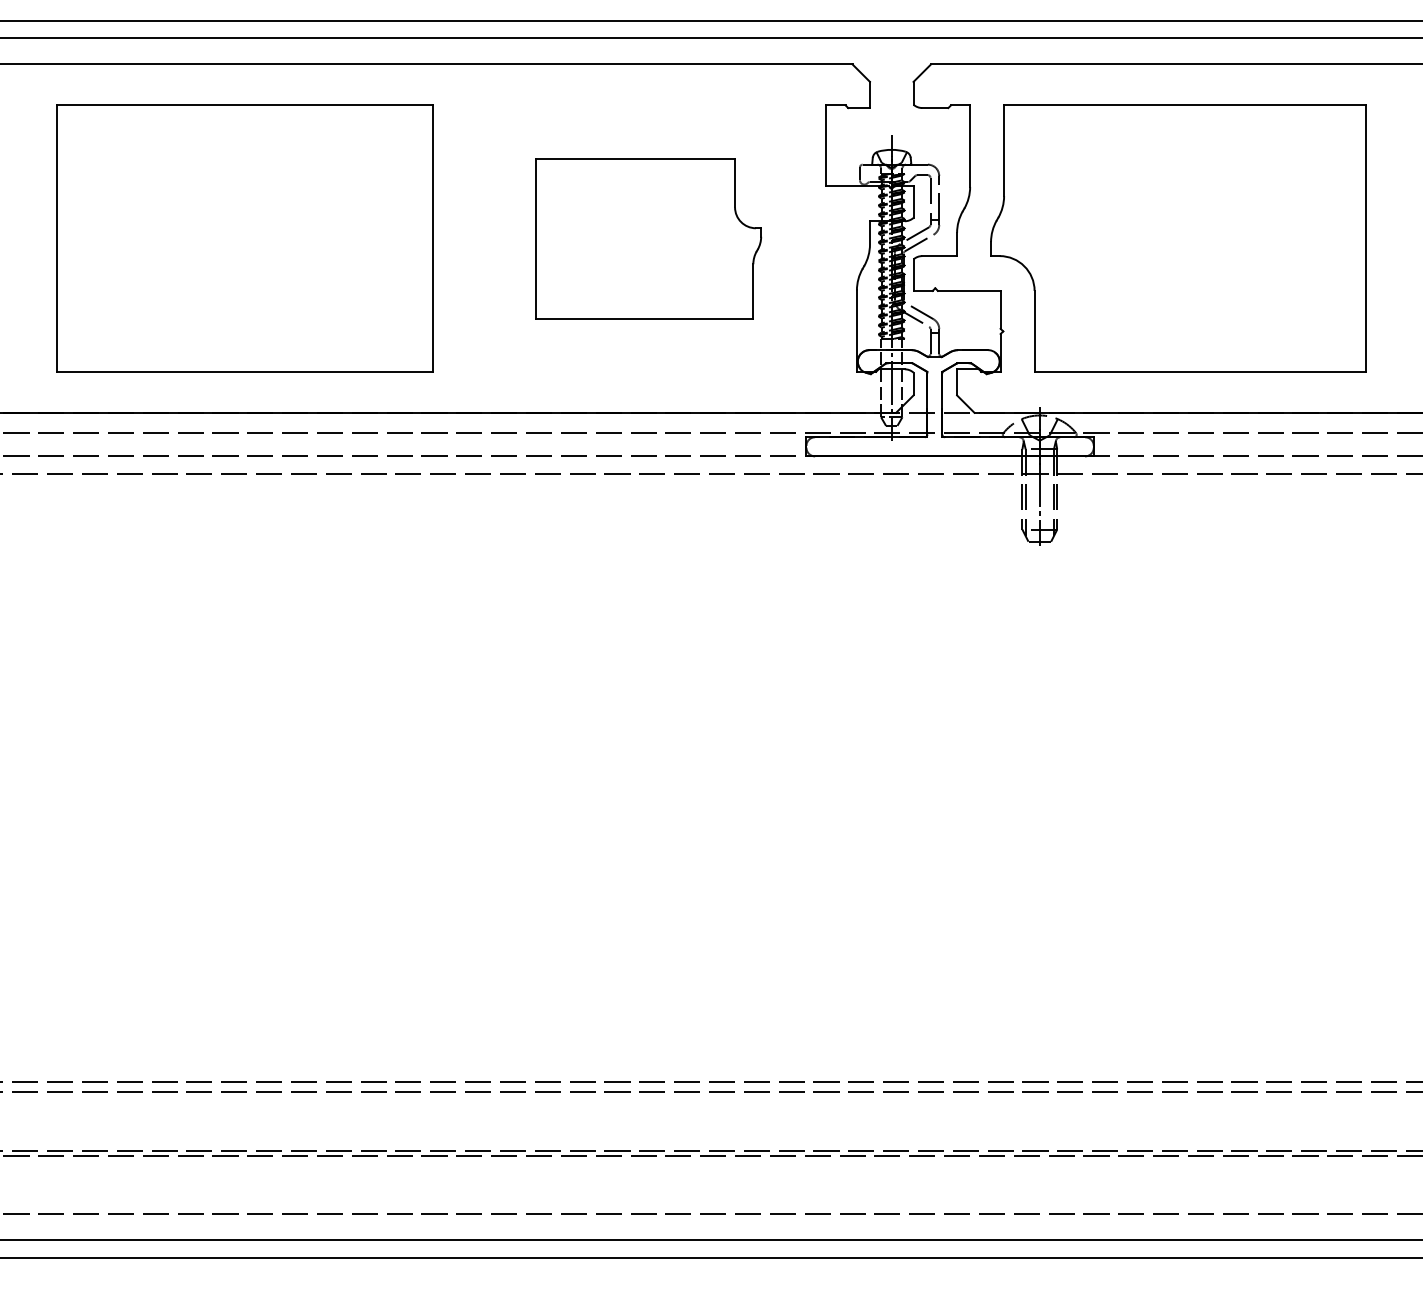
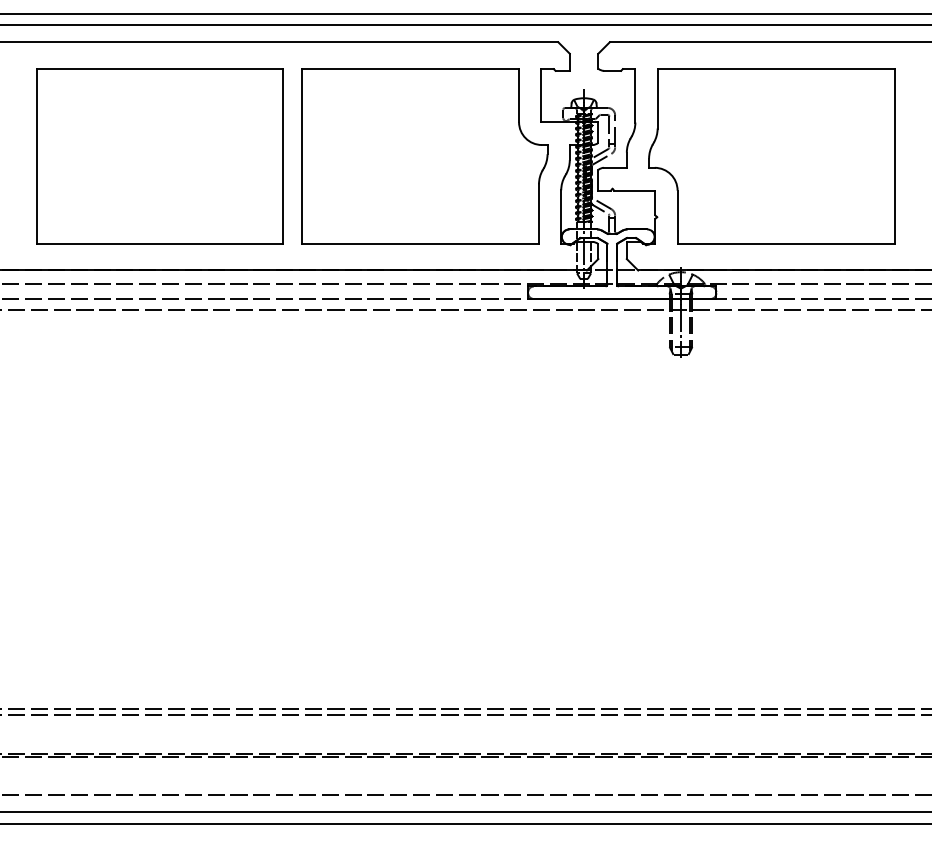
part: (648, 238) -> (424, 156), size x1.67

